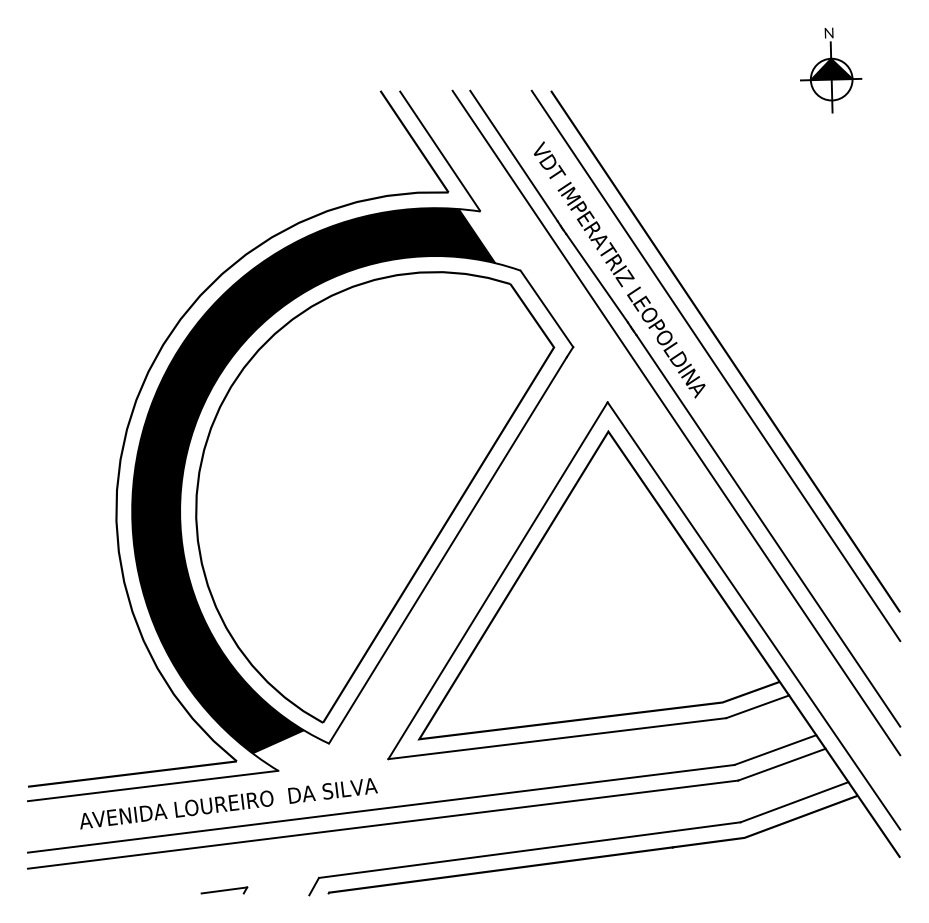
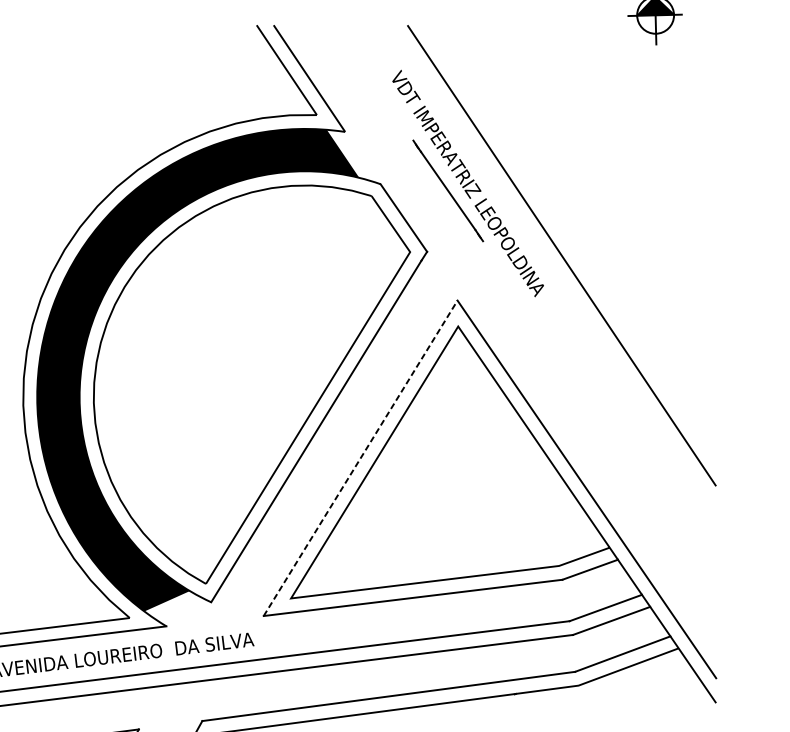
line: (513, 155) -> (374, 82), removed
line: (715, 365) -> (552, 268), removed
line: (676, 422) -> (518, 318), removed
line: (768, 530) -> (599, 413), removed
line: (498, 580) -> (361, 458), solid -> dashed

